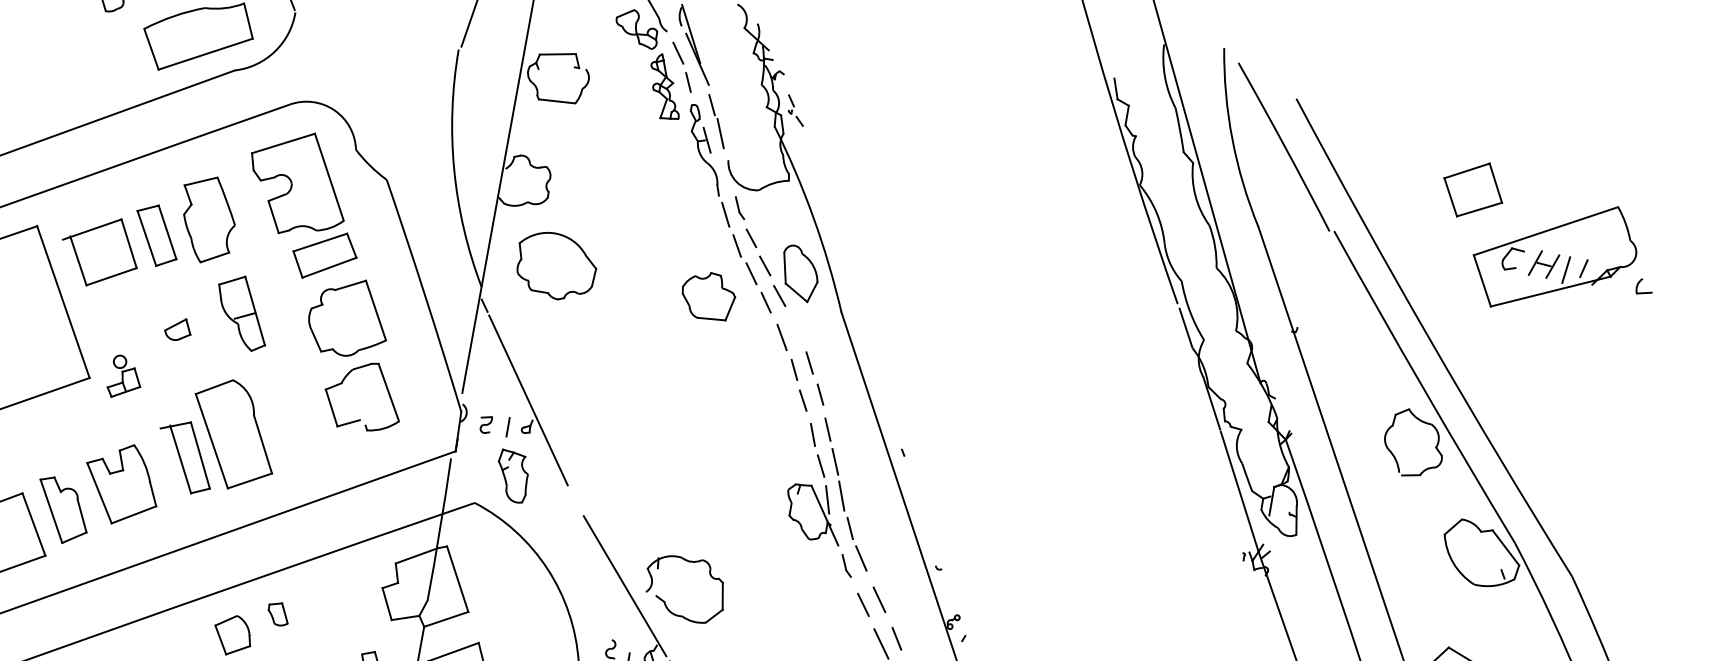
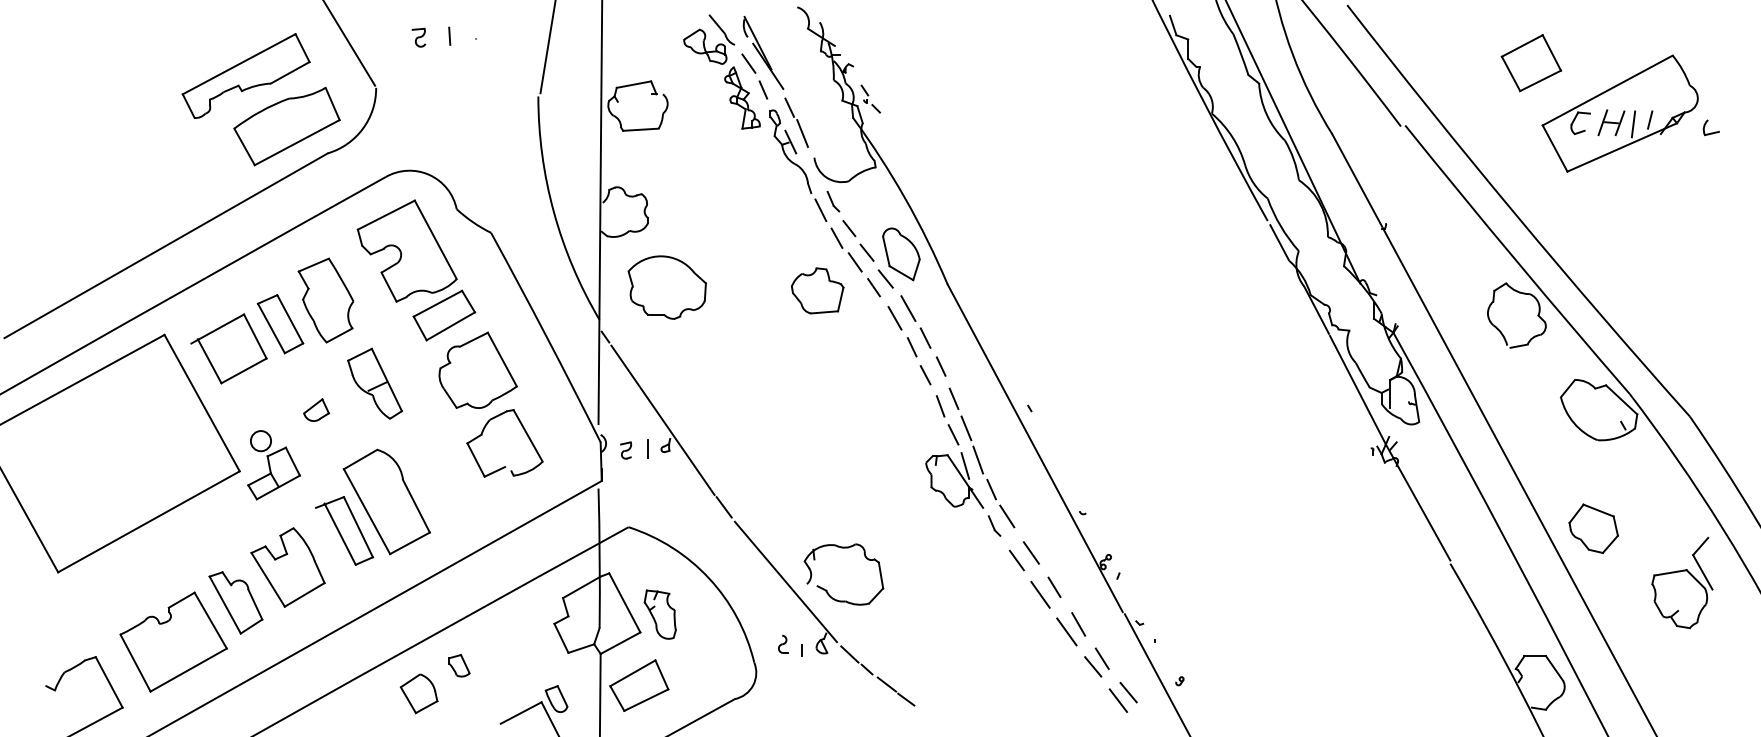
line: (797, 329) -> (908, 308), added
part: (124, 377) -> (273, 465), size x1.67
part: (511, 476) -> (659, 614), moved
line: (574, 499) -> (723, 507), added

